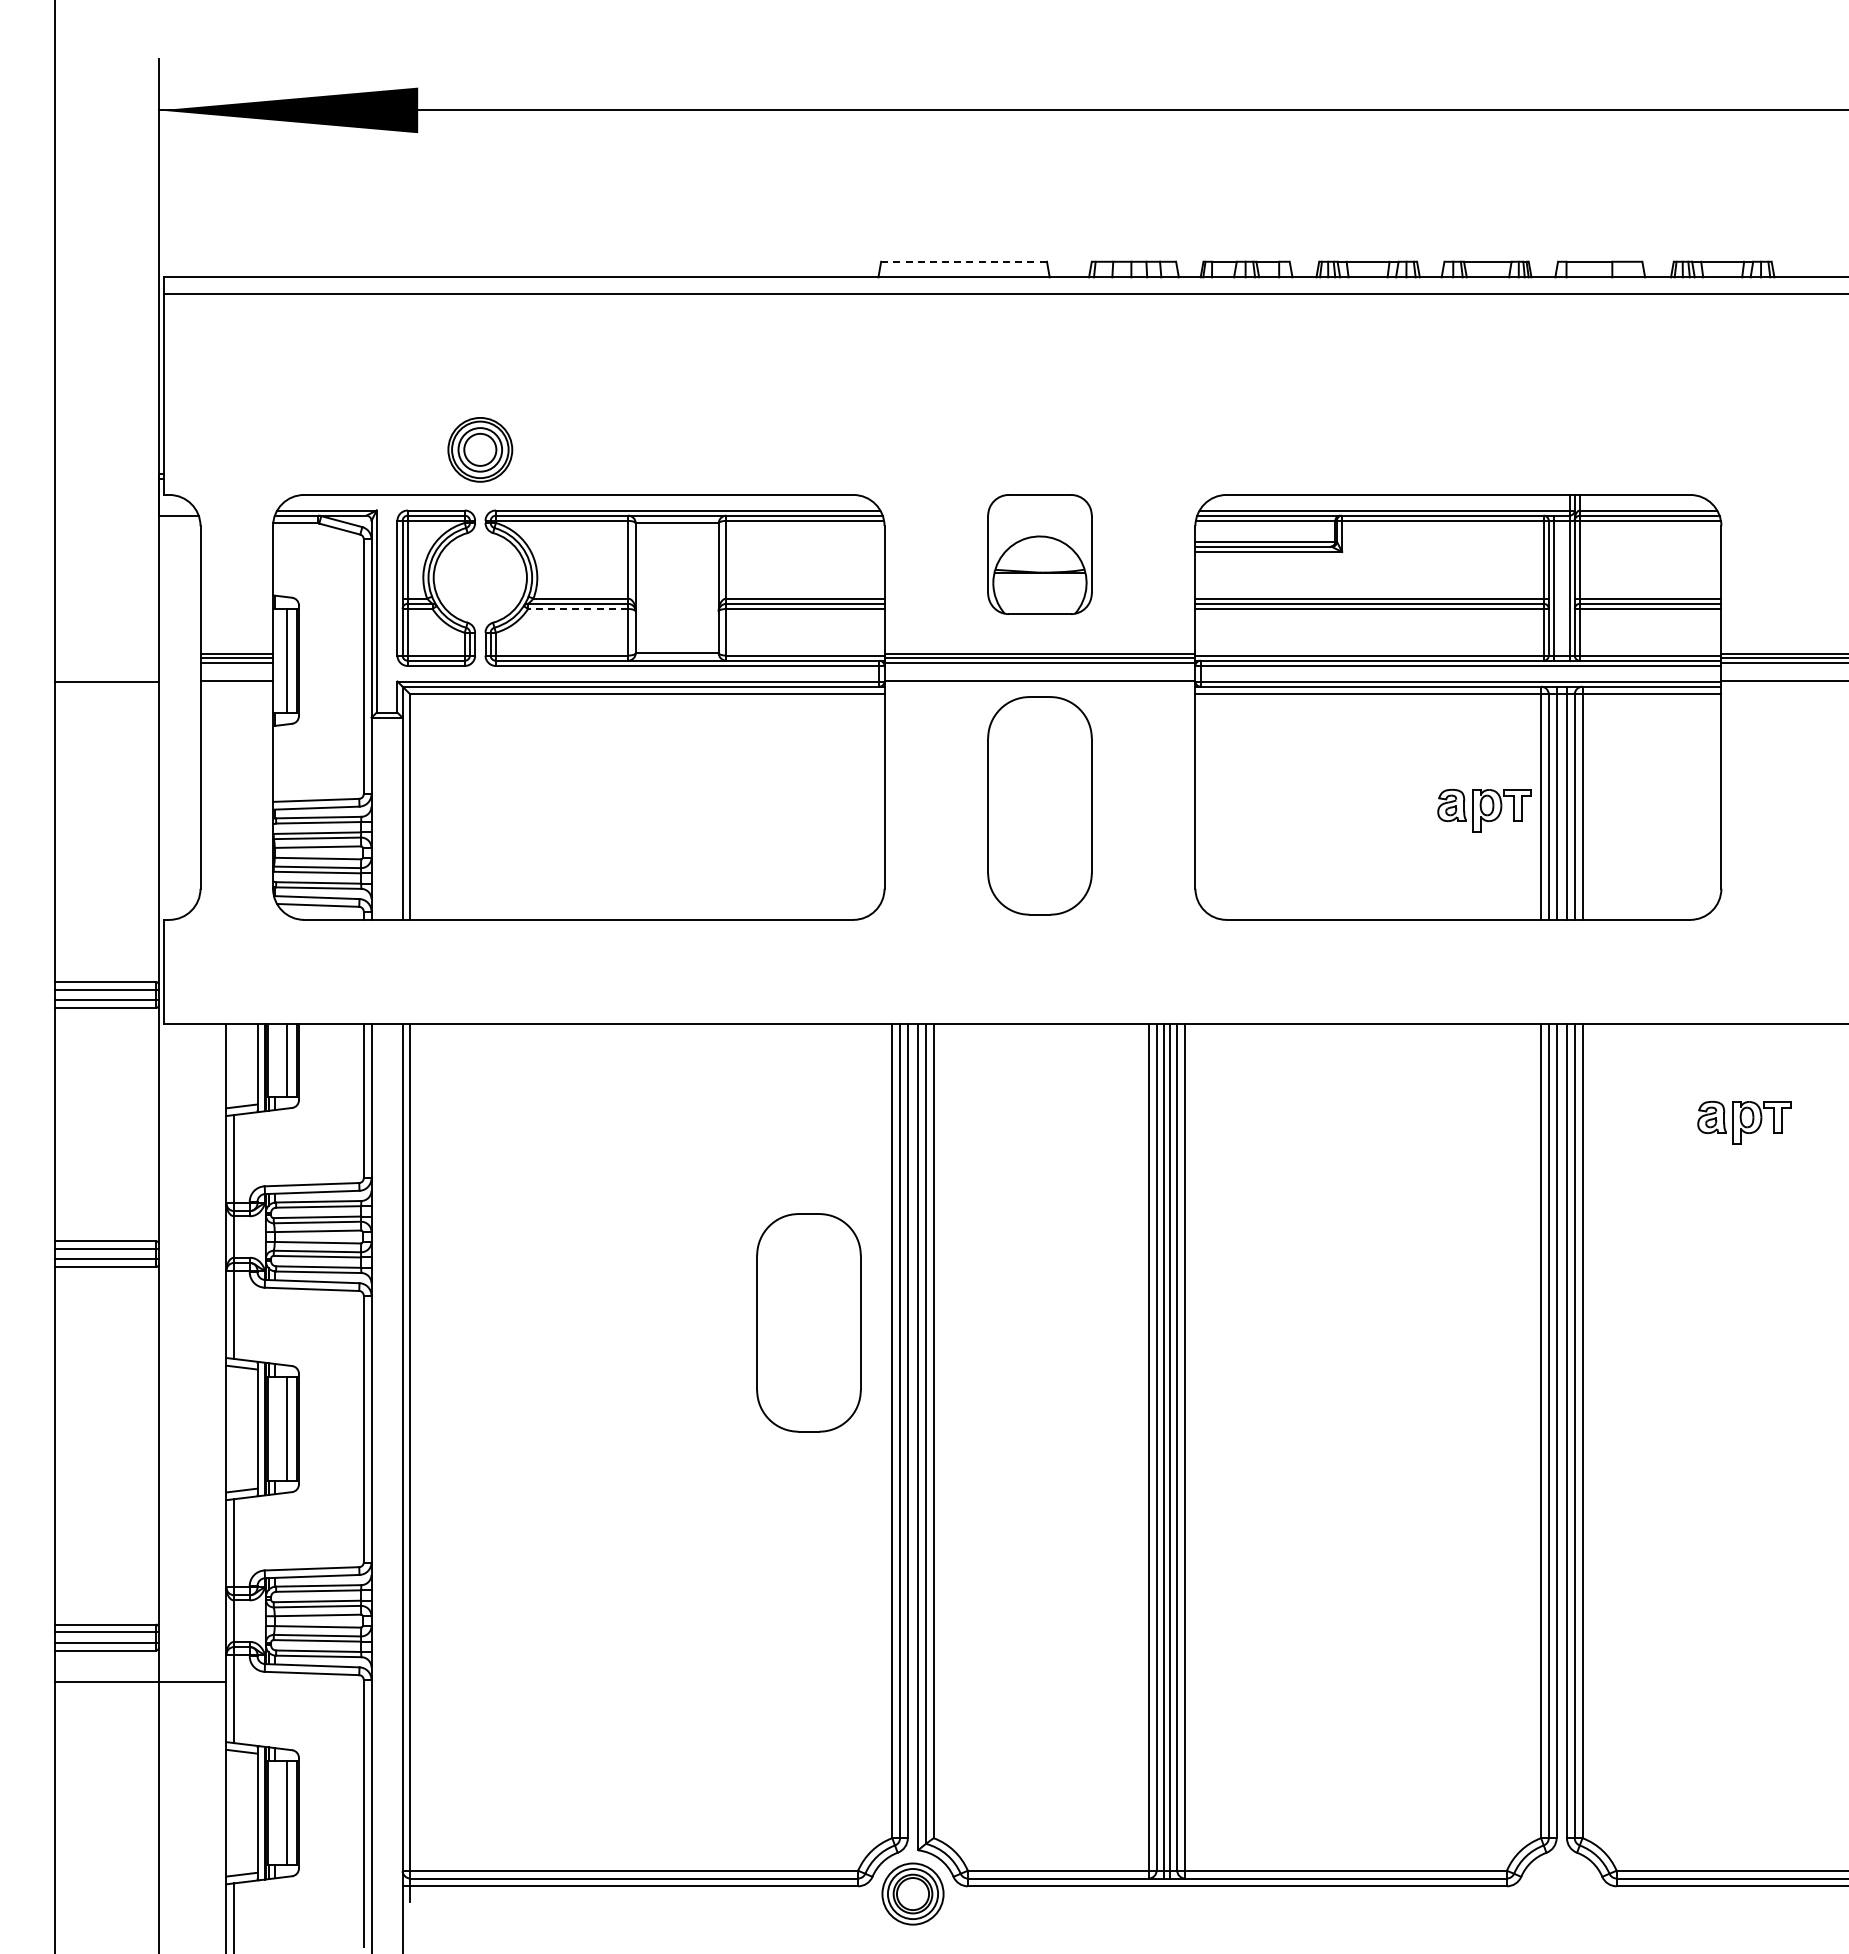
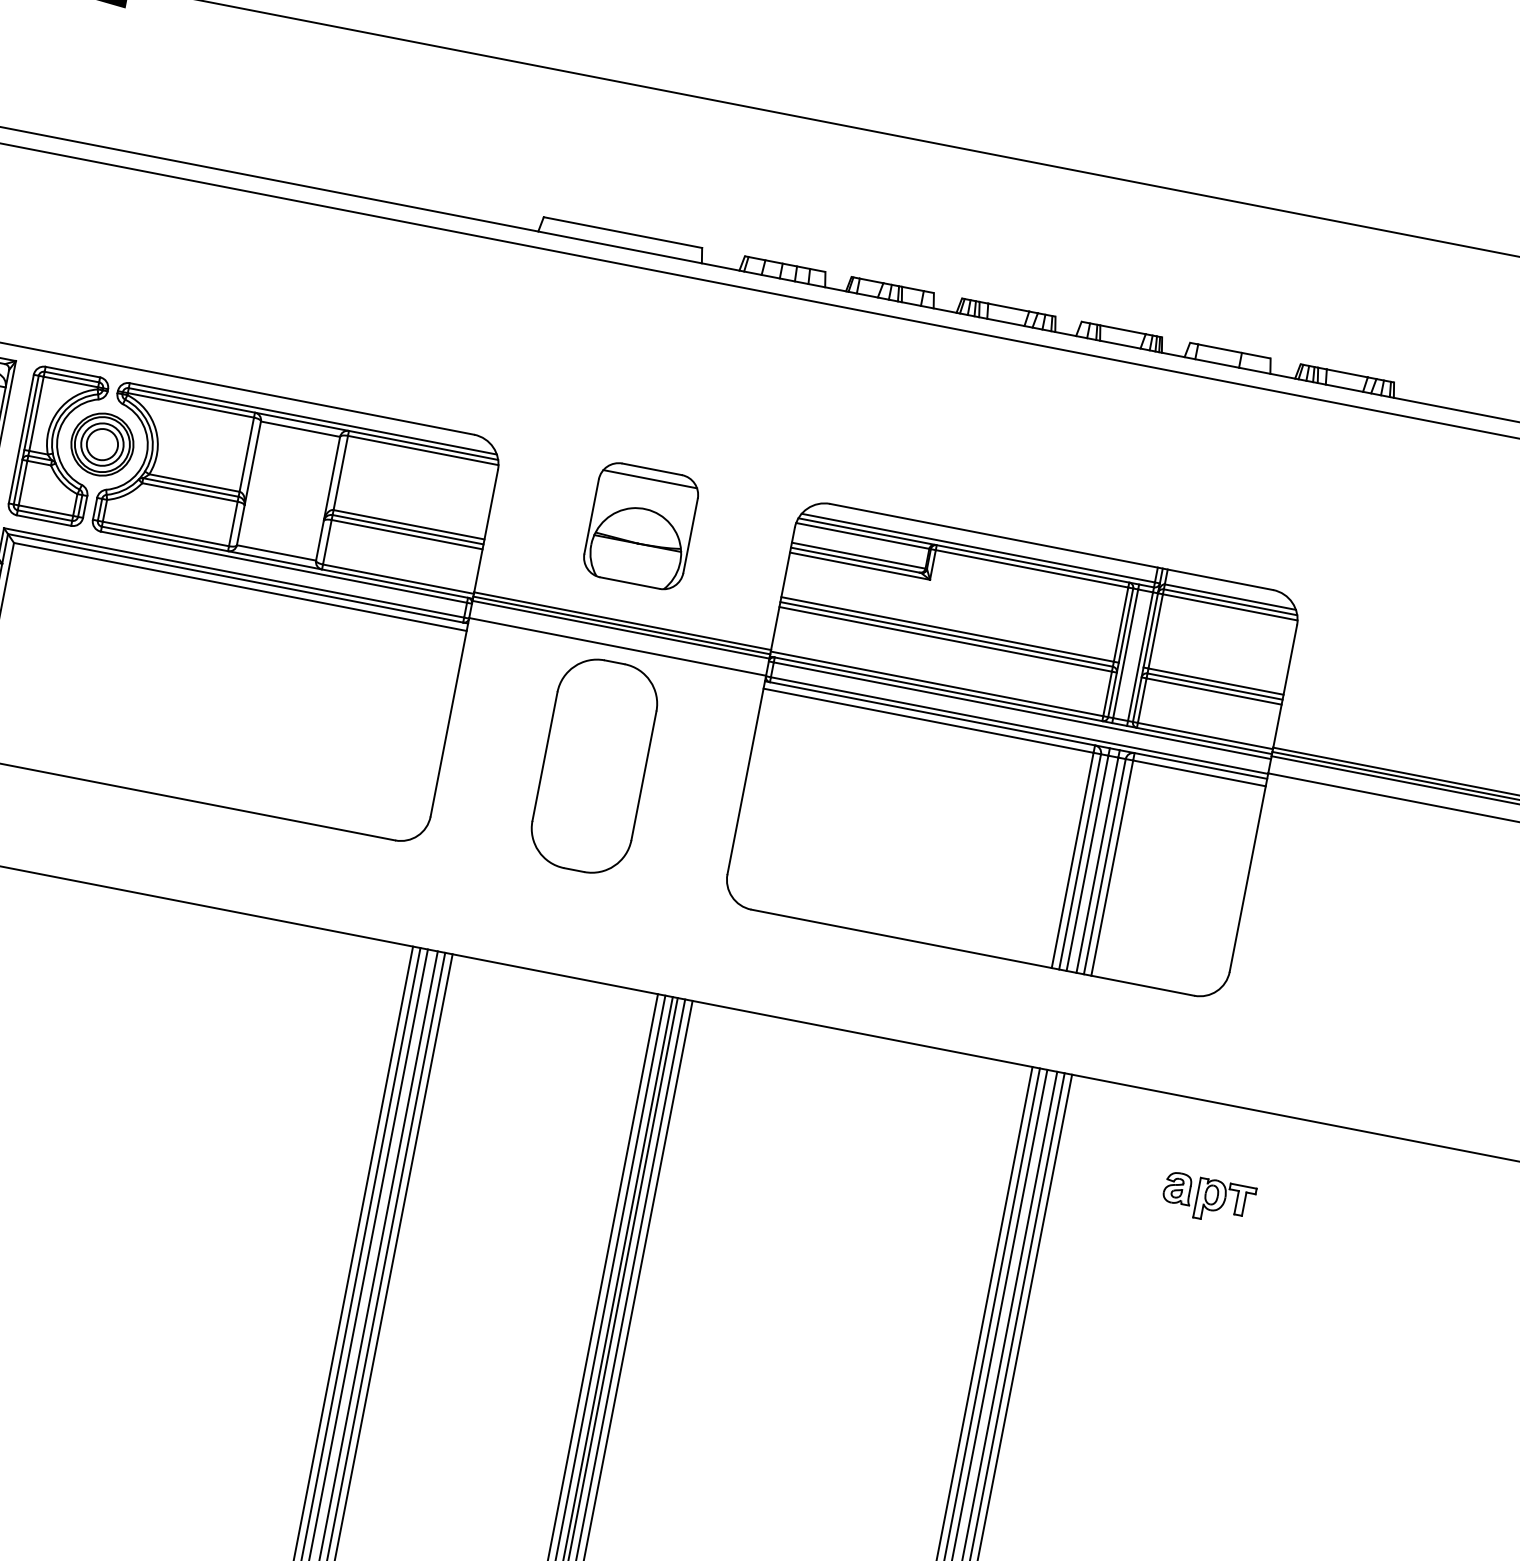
line: (964, 261) -> (623, 232), dashed -> solid
part: (480, 449) -> (102, 444), moved
line: (1039, 505) -> (649, 479), added
line: (578, 608) -> (190, 492), dashed -> solid
part: (1484, 810) -> (1018, 853), removed
part: (808, 1322) -> (277, 1216), removed

